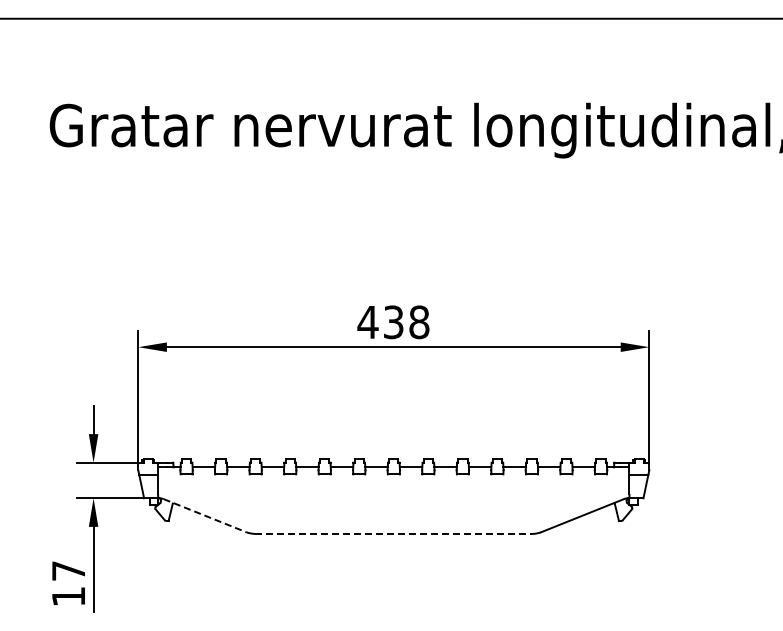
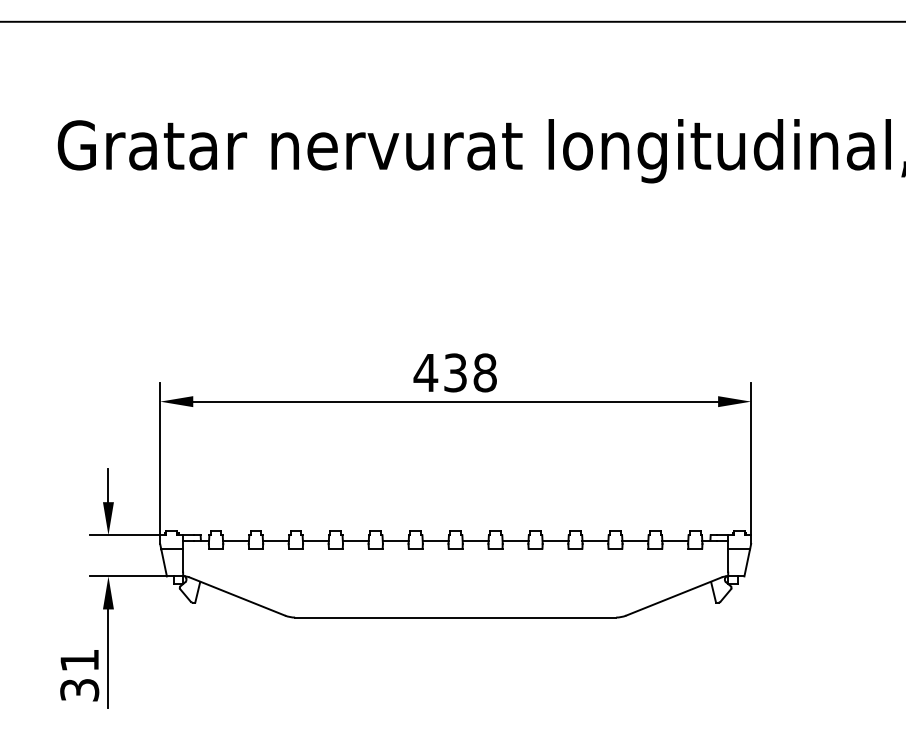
line: (204, 515) -> (236, 596), dashed -> solid
line: (393, 533) -> (455, 617), dashed -> solid
text: (68, 583) -> (79, 674), 17 -> 31

